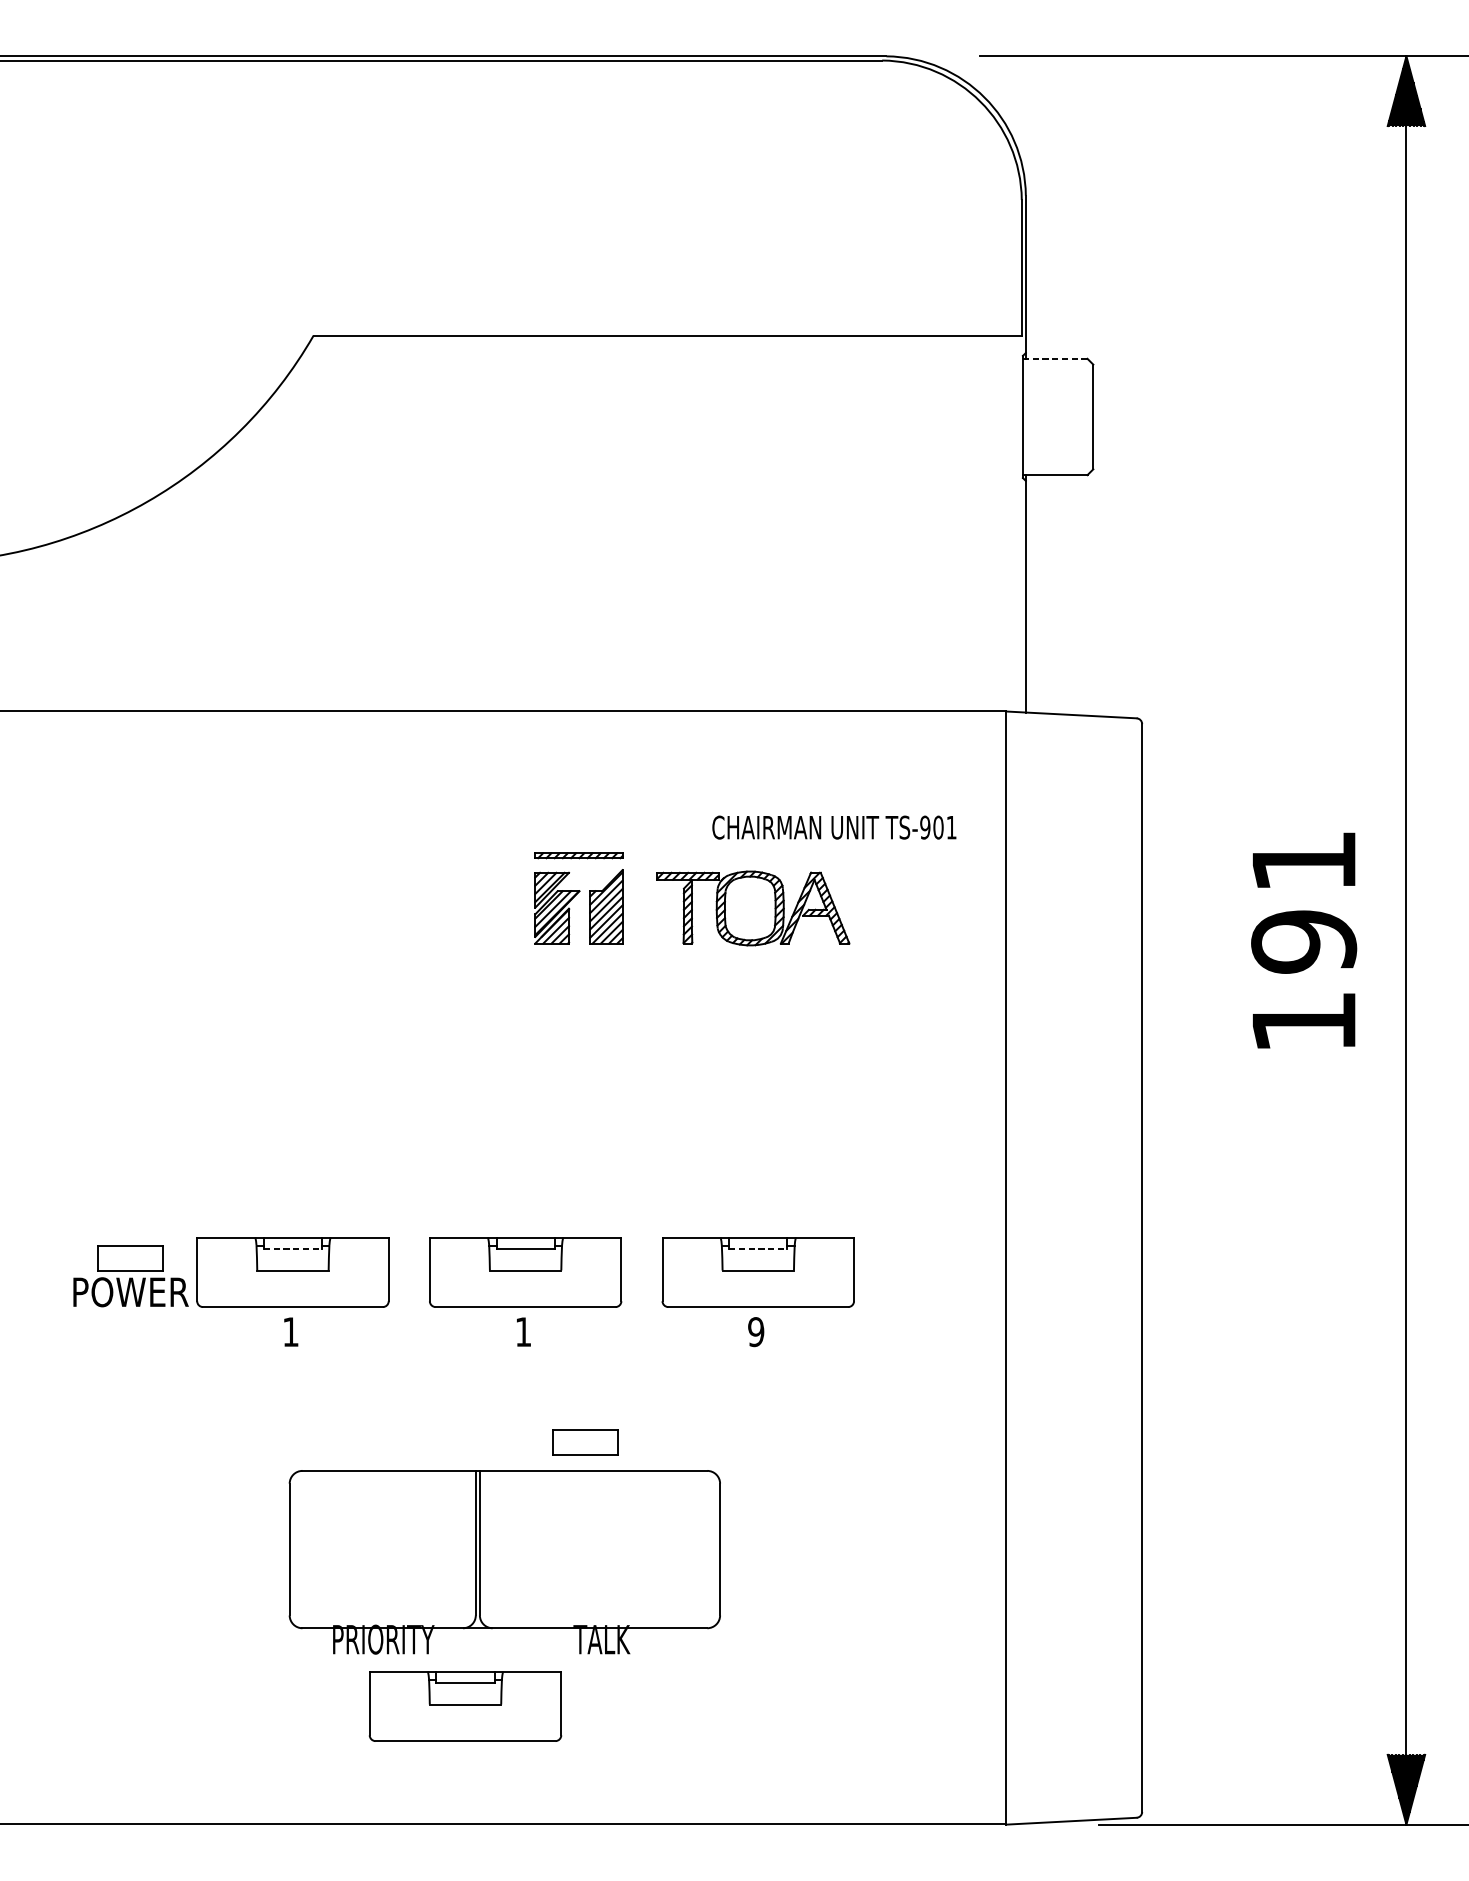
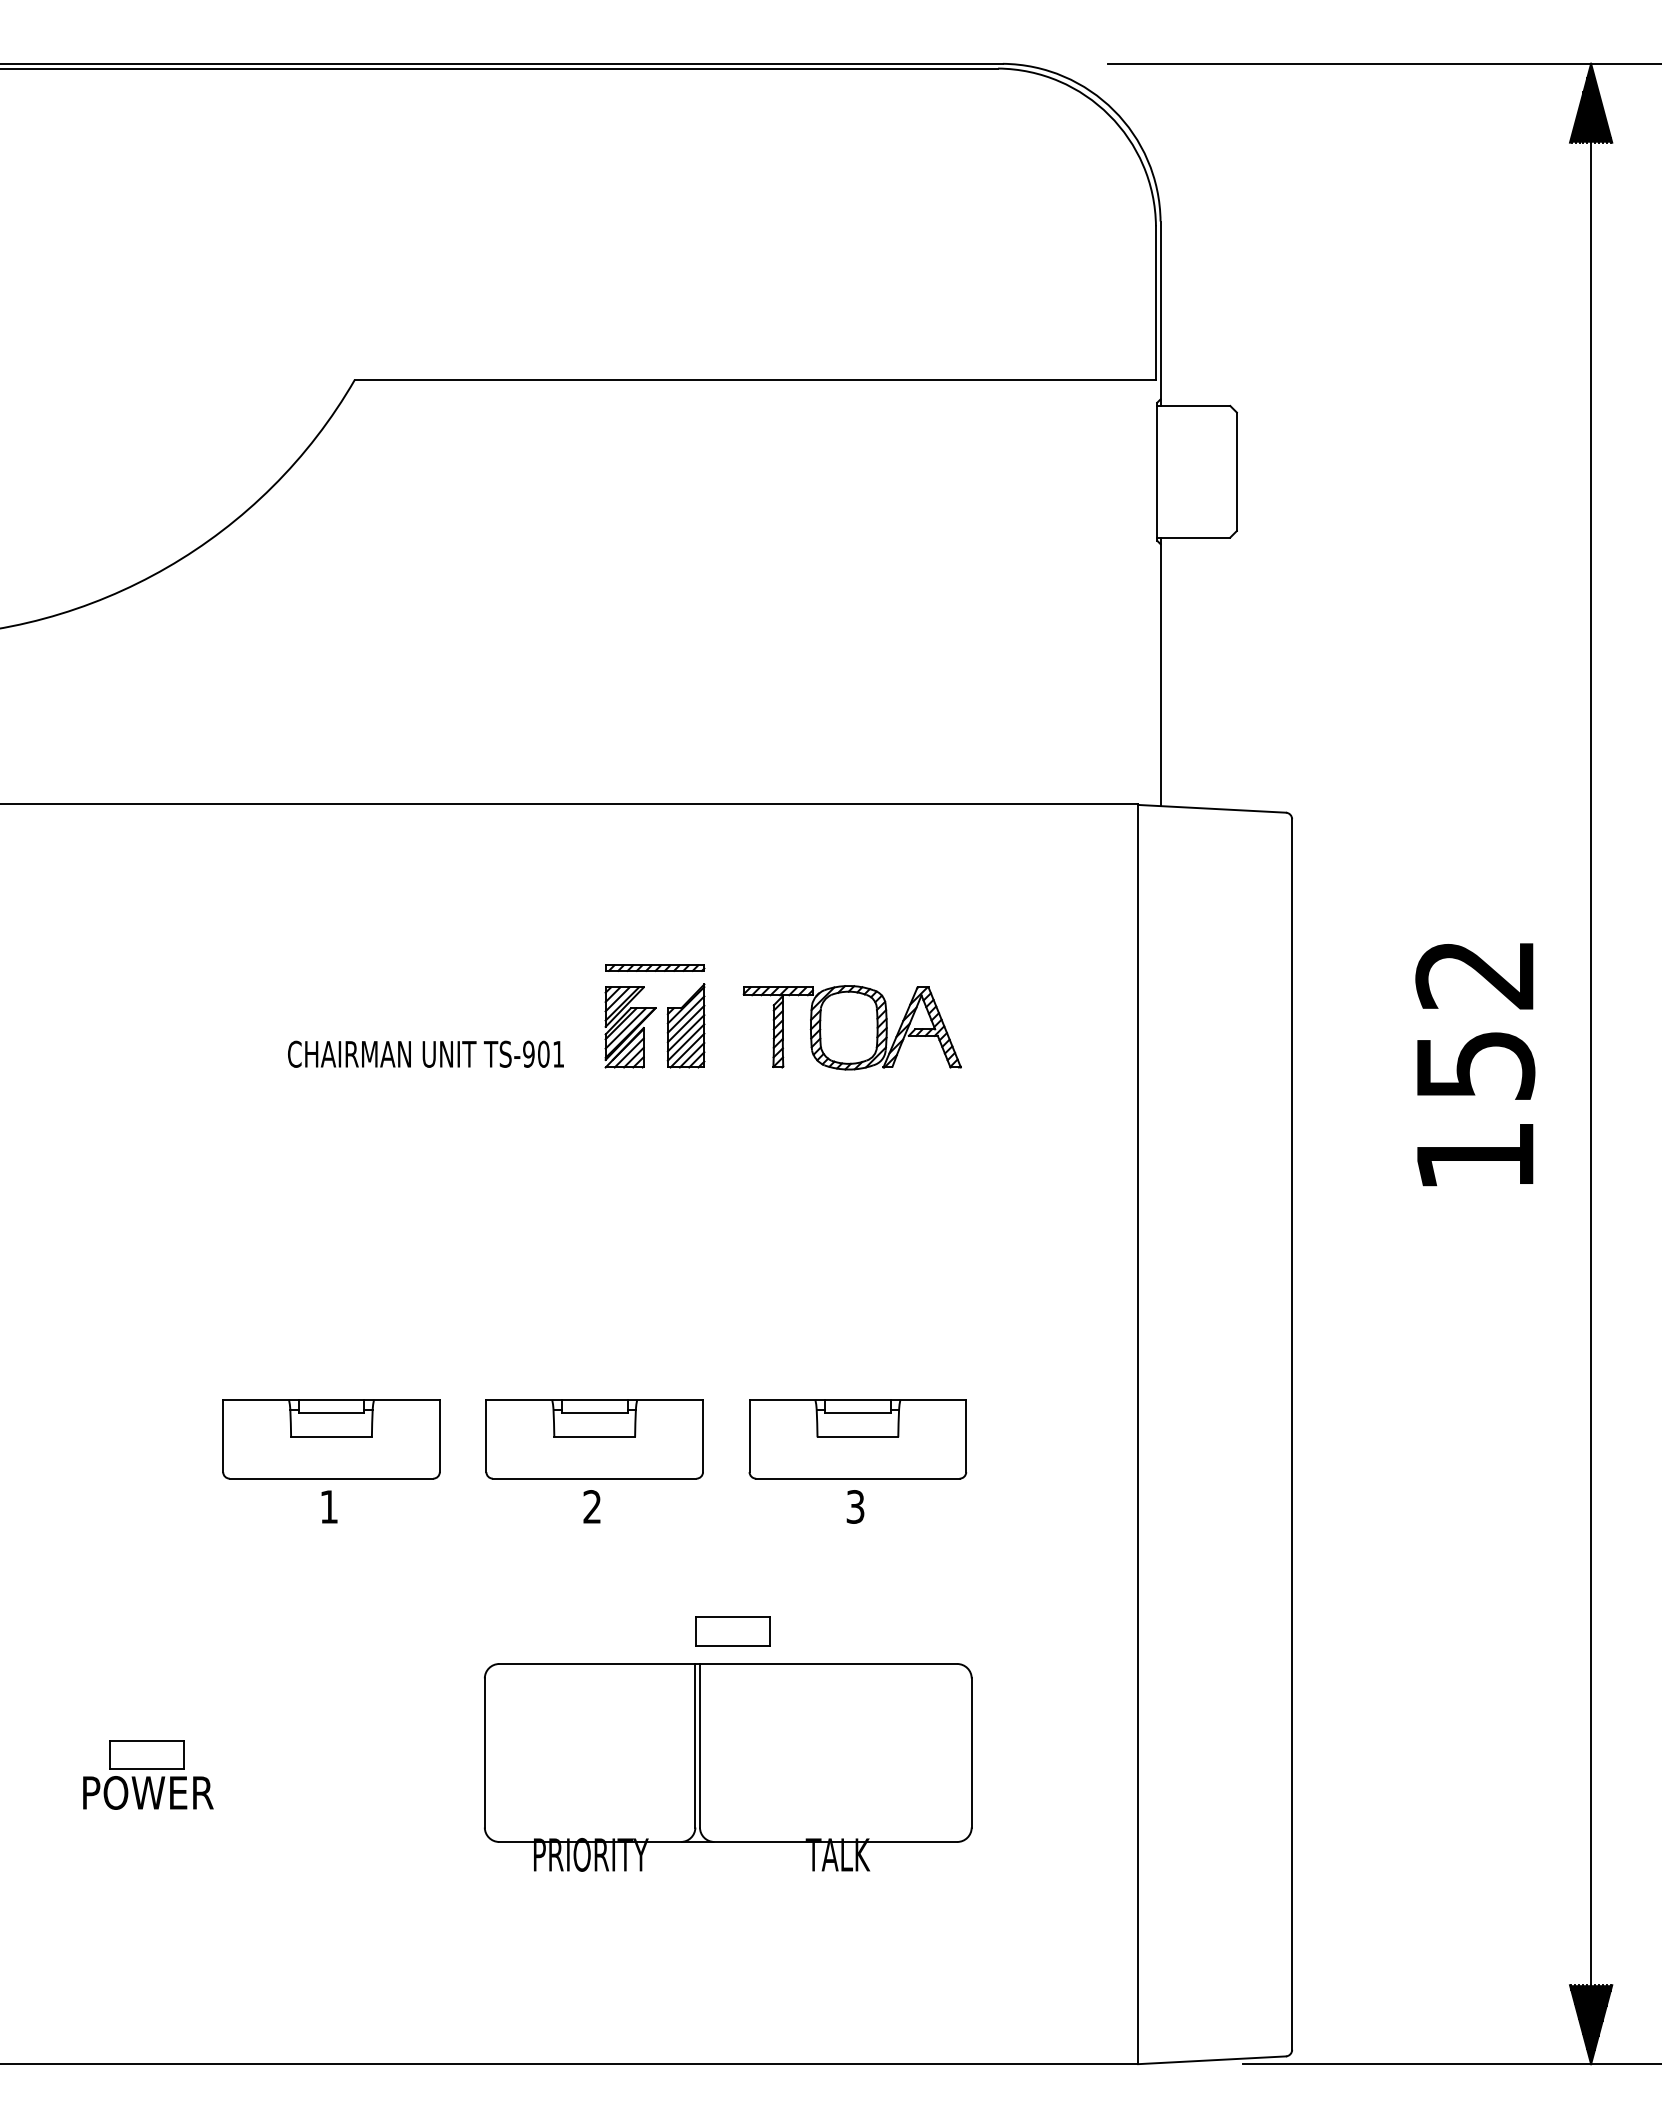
line: (1054, 358) -> (1193, 405), dashed -> solid
text: (833, 826) -> (425, 1053), moved
text: (1304, 902) -> (1475, 1021), 191 -> 152
line: (292, 1249) -> (331, 1413), dashed -> solid
line: (757, 1249) -> (857, 1413), dashed -> solid
part: (131, 1275) -> (148, 1774), moved
text: (522, 1331) -> (591, 1506), 1 -> 2
text: (756, 1331) -> (855, 1506), 9 -> 3
part: (585, 1442) -> (732, 1631), moved
part: (505, 1562) -> (728, 1767), moved
part: (465, 1706) -> (526, 1930), removed

